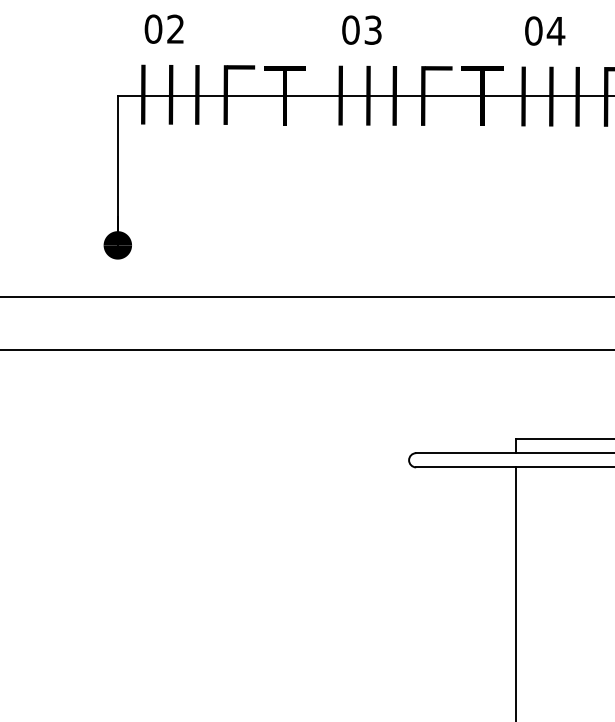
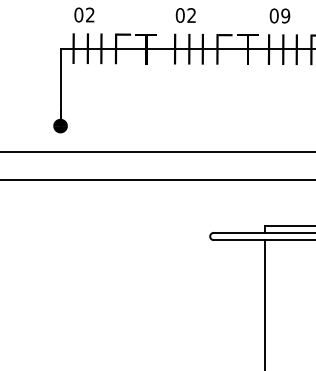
text: (372, 30) -> (191, 15), 03 -> 02
text: (555, 30) -> (285, 15), 04 -> 09

